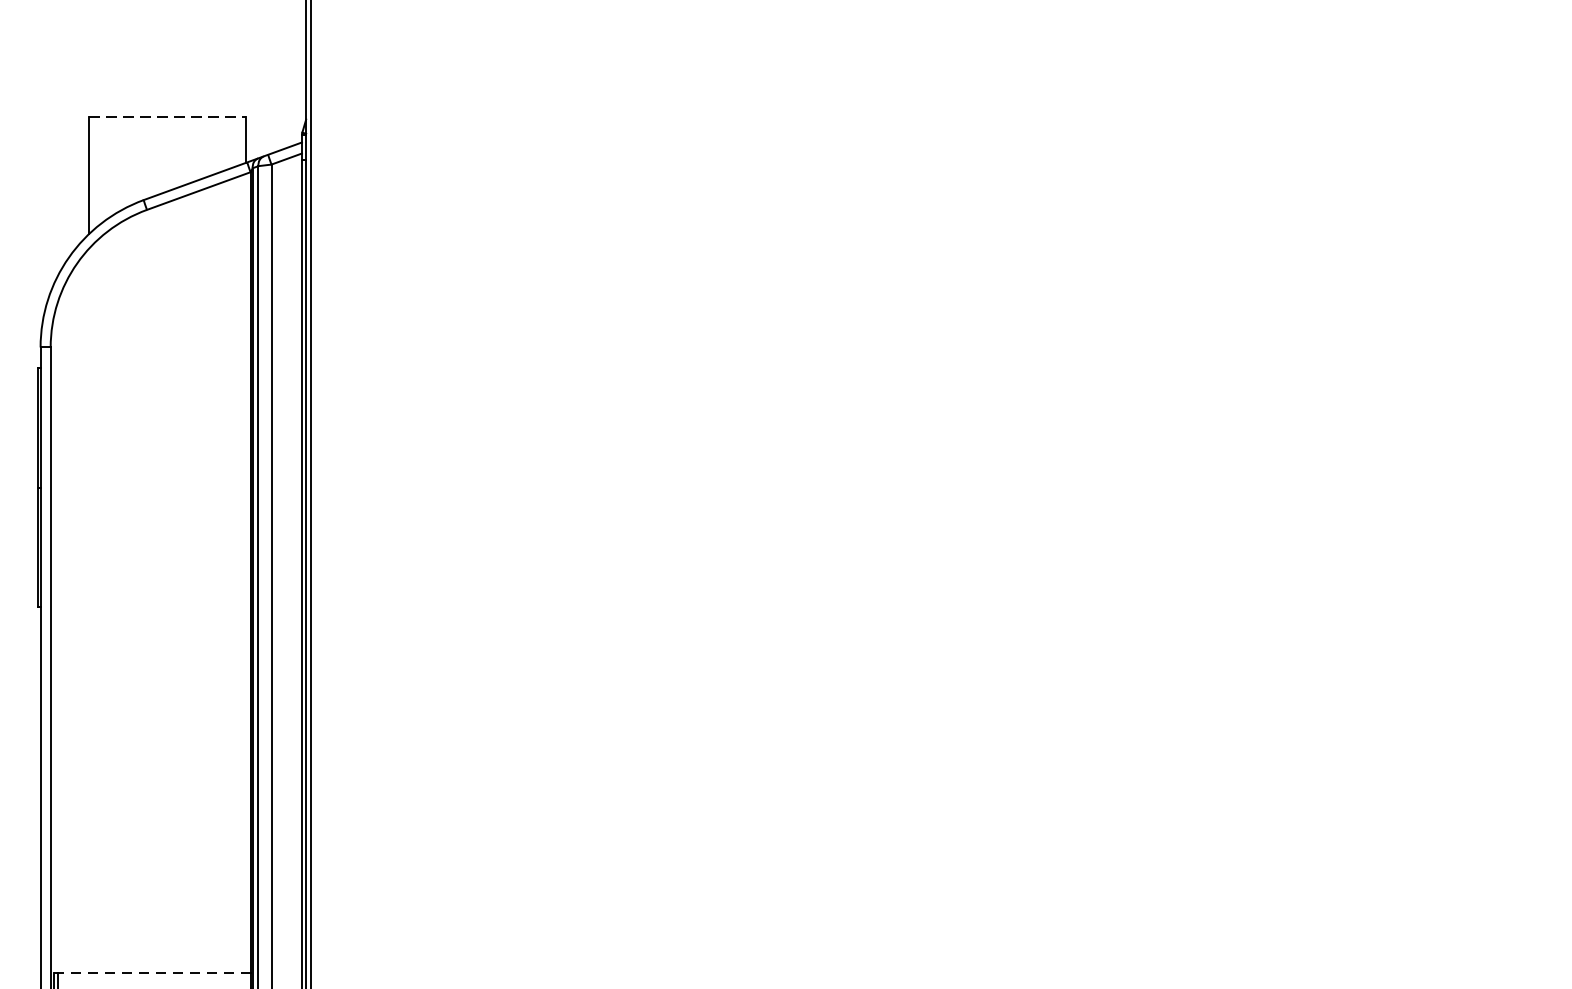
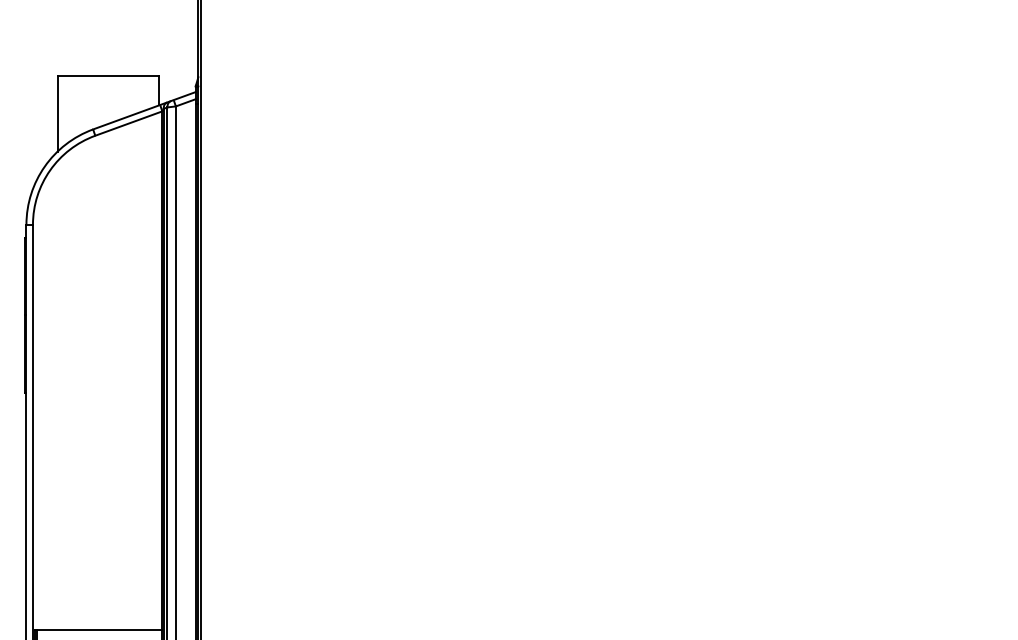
line: (167, 116) -> (108, 75), dashed -> solid
line: (151, 974) -> (98, 630), dashed -> solid

